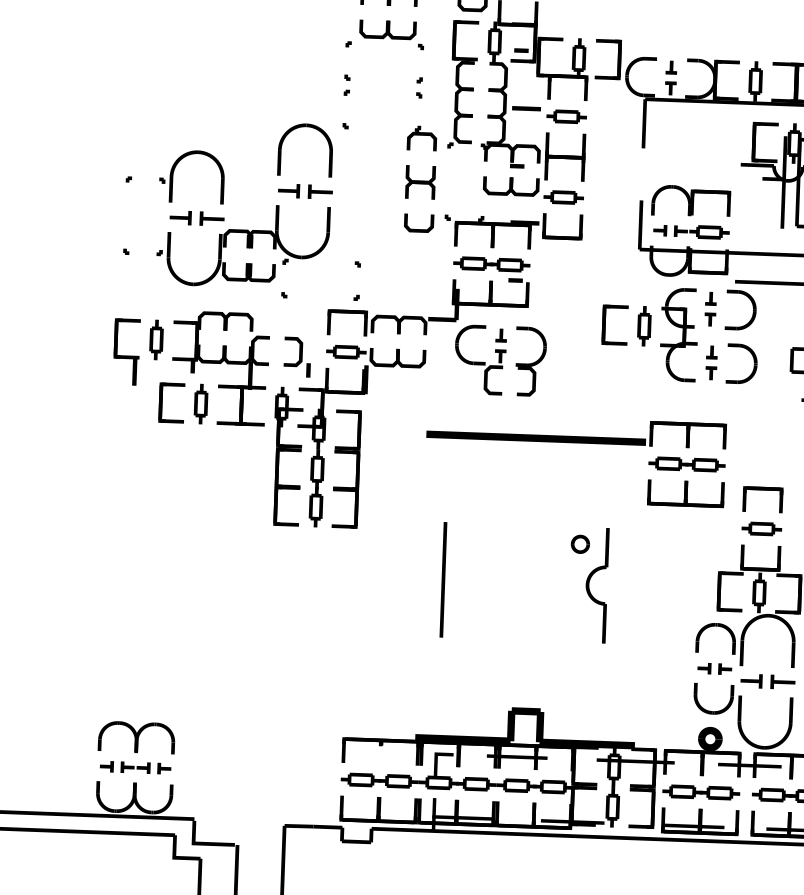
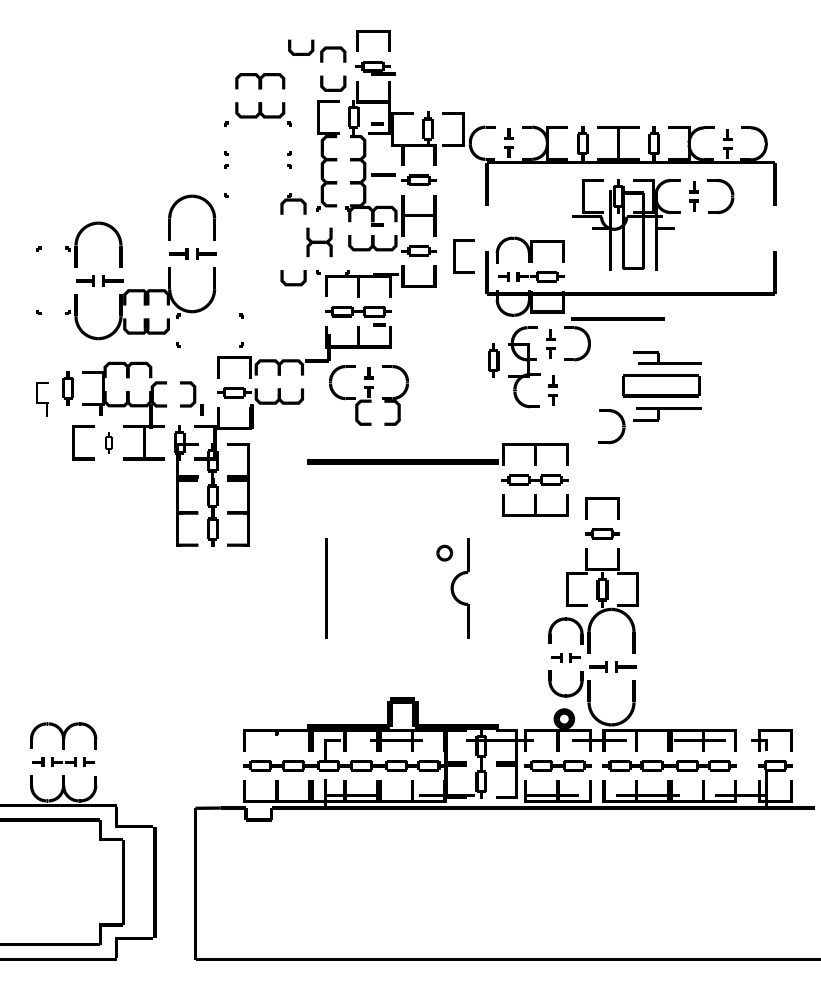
part: (420, 182) -> (319, 242), moved
part: (605, 324) -> (455, 256), moved
part: (126, 351) -> (42, 399), size x0.6
curve: (754, 364) -> (622, 426), moved
part: (200, 403) -> (108, 442), size x0.6

